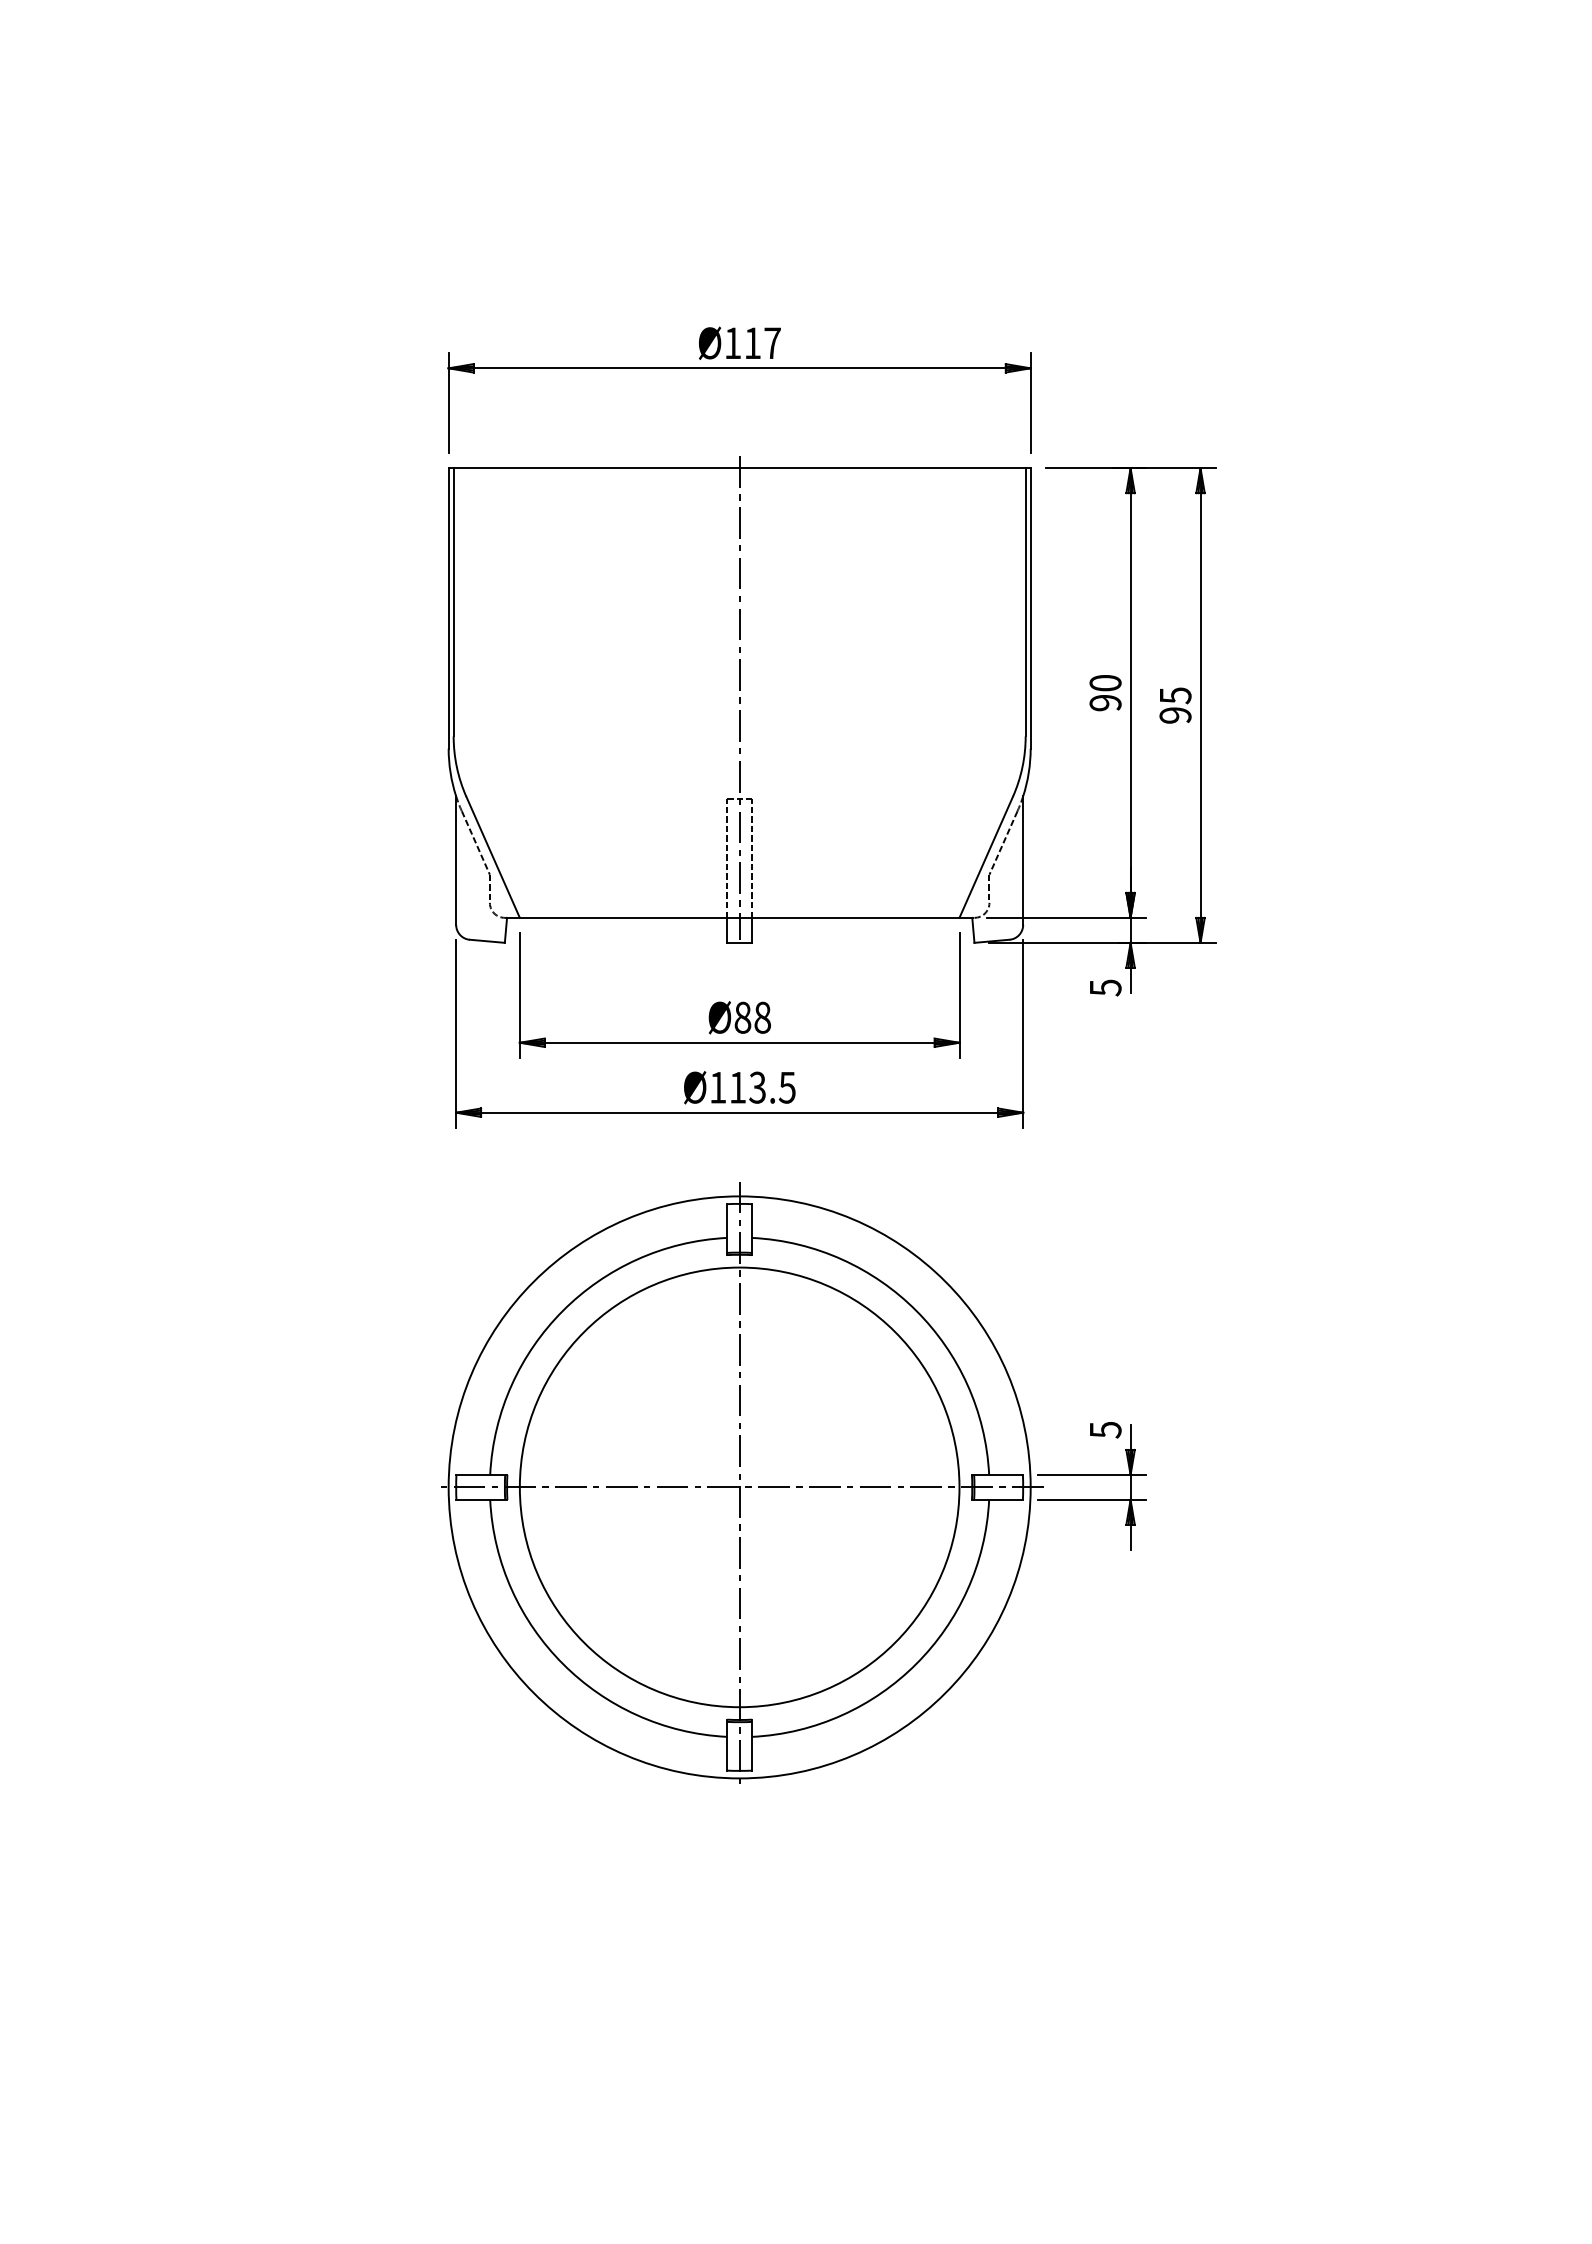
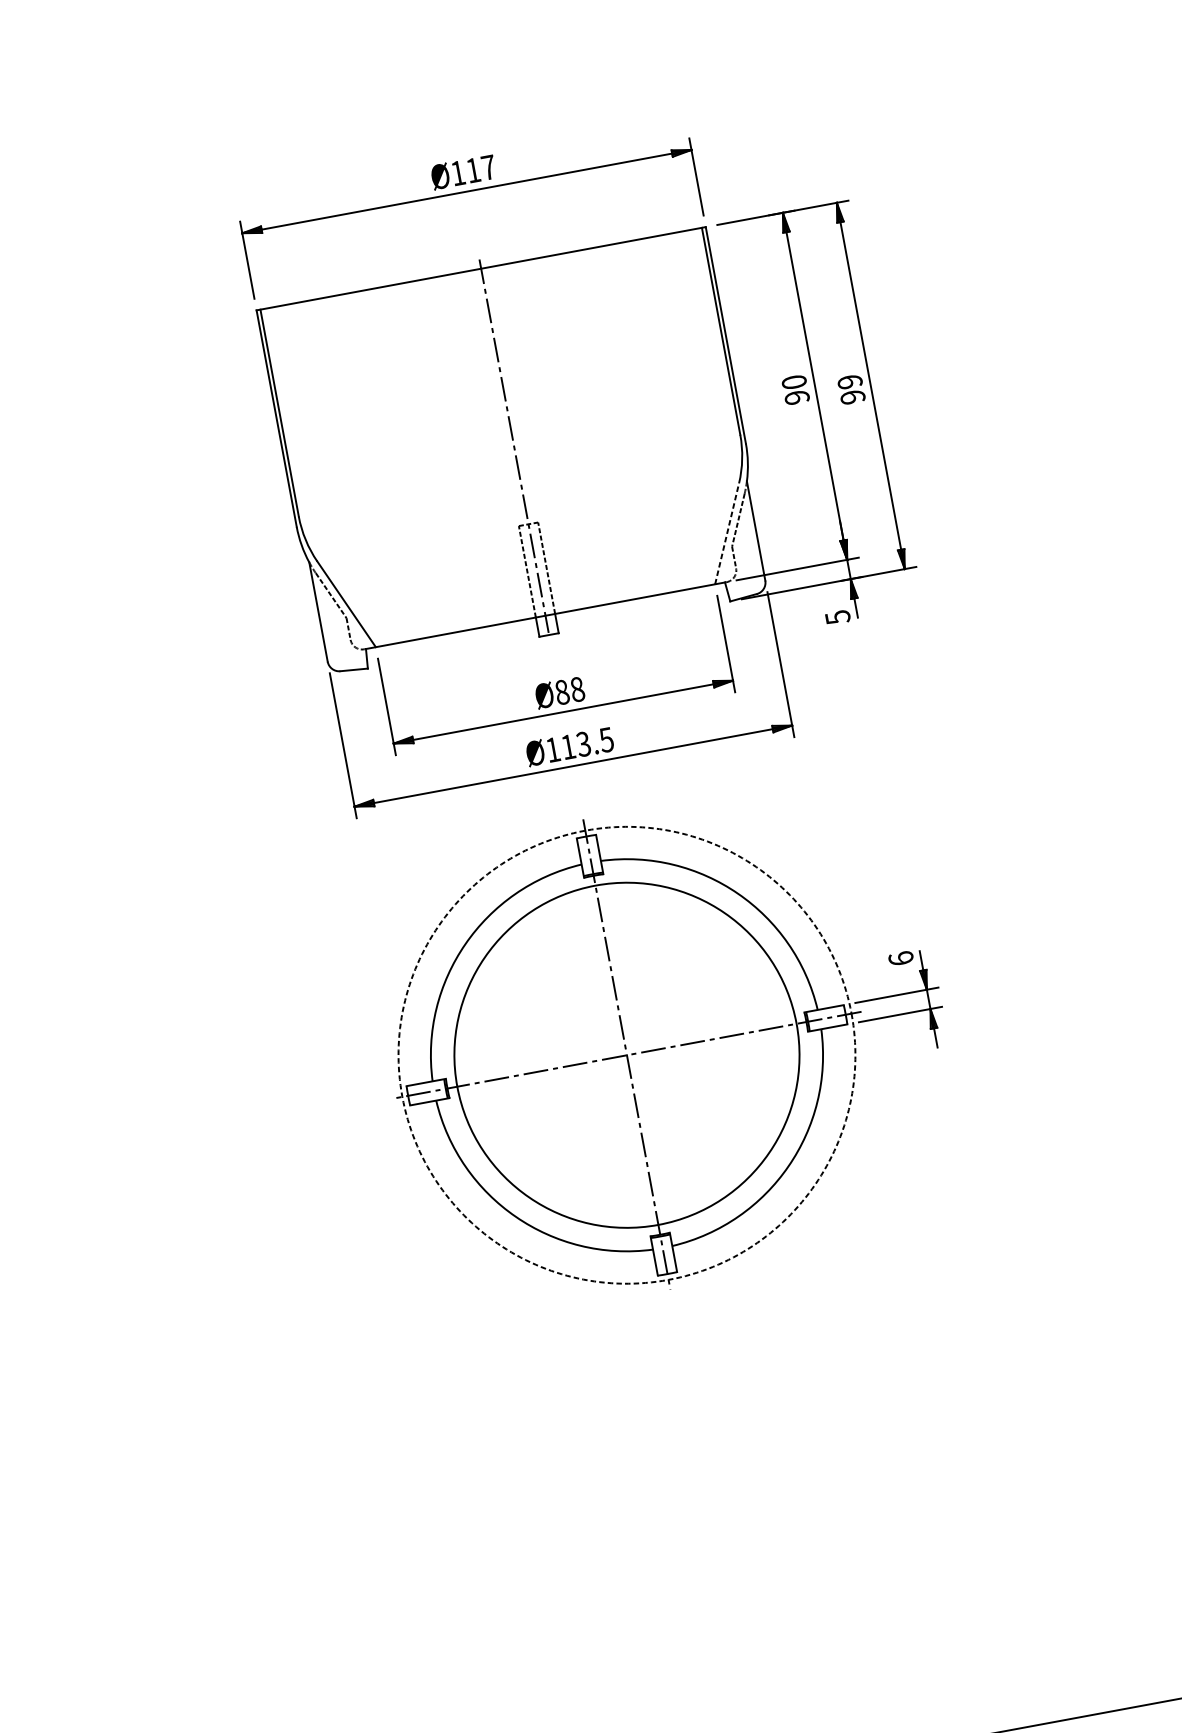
text: (1175, 695) -> (850, 381), 95 -> 99
line: (986, 856) -> (727, 533), solid -> dashed
text: (1105, 1429) -> (901, 958), 5 -> 6
circle: (739, 1487) -> (626, 1055), solid -> dashed

